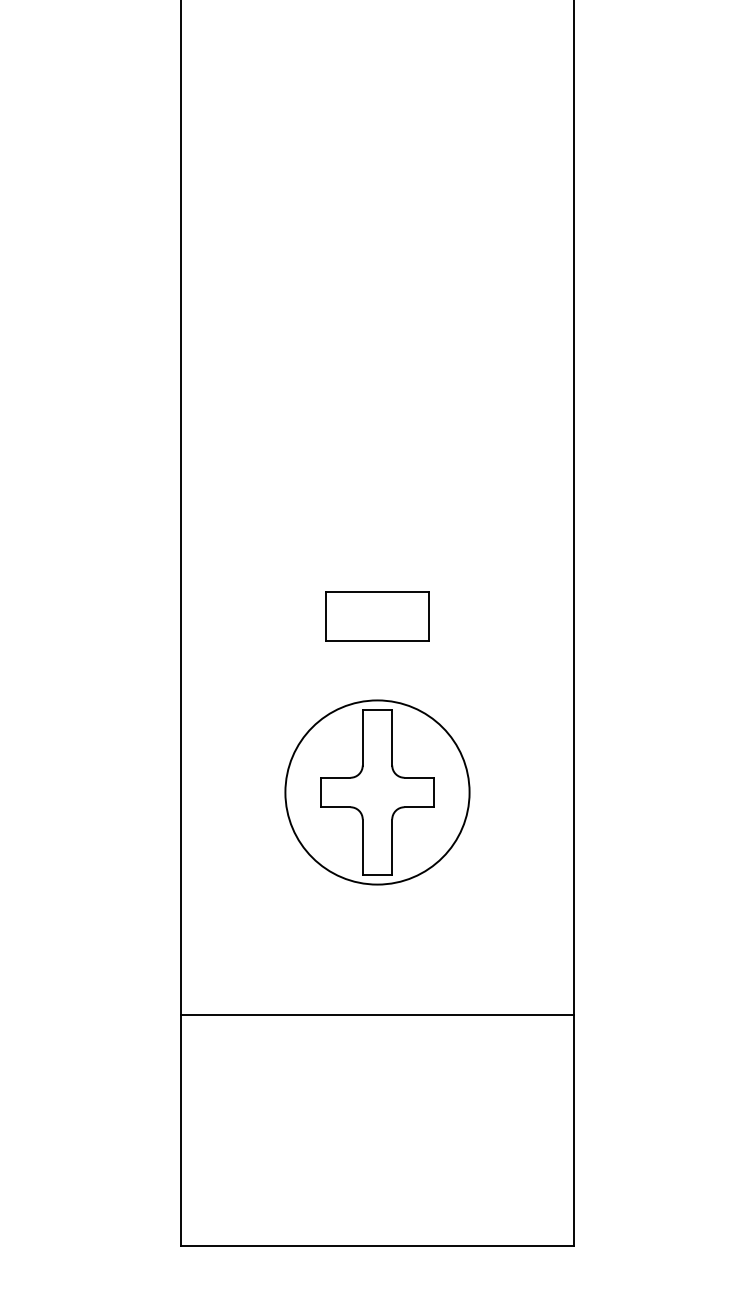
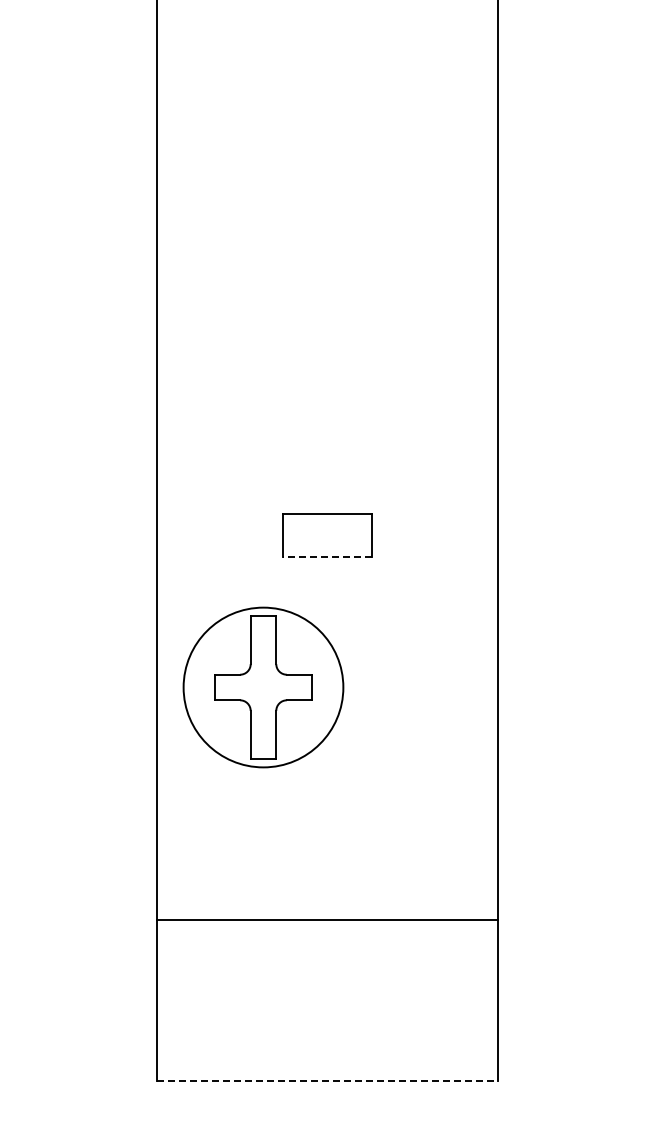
line: (377, 641) -> (327, 556), solid -> dashed
part: (377, 792) -> (263, 687), moved
line: (377, 1014) -> (327, 920), moved
line: (377, 1245) -> (327, 1080), solid -> dashed

